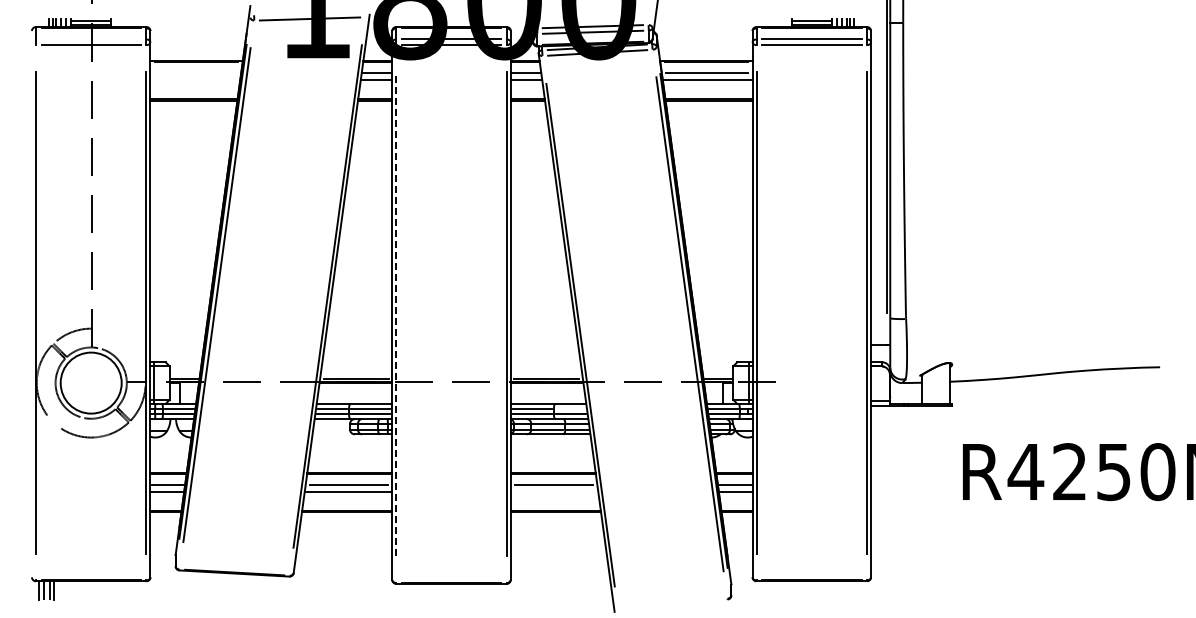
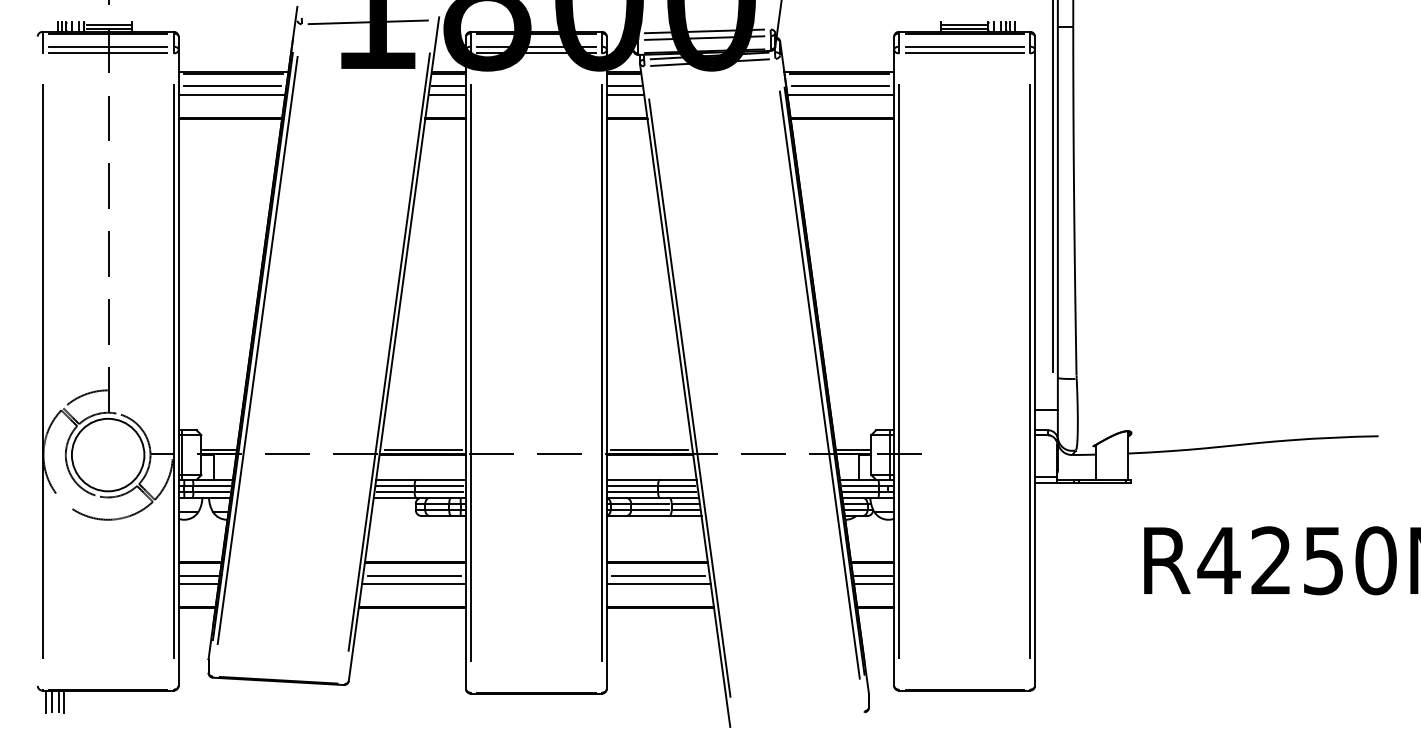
line: (90, 39) -> (107, 46), added
line: (195, 72) -> (232, 85), added
line: (195, 79) -> (232, 94), added
line: (396, 313) -> (471, 372), dashed -> solid
line: (570, 408) -> (677, 485), added
line: (554, 491) -> (658, 583), added

